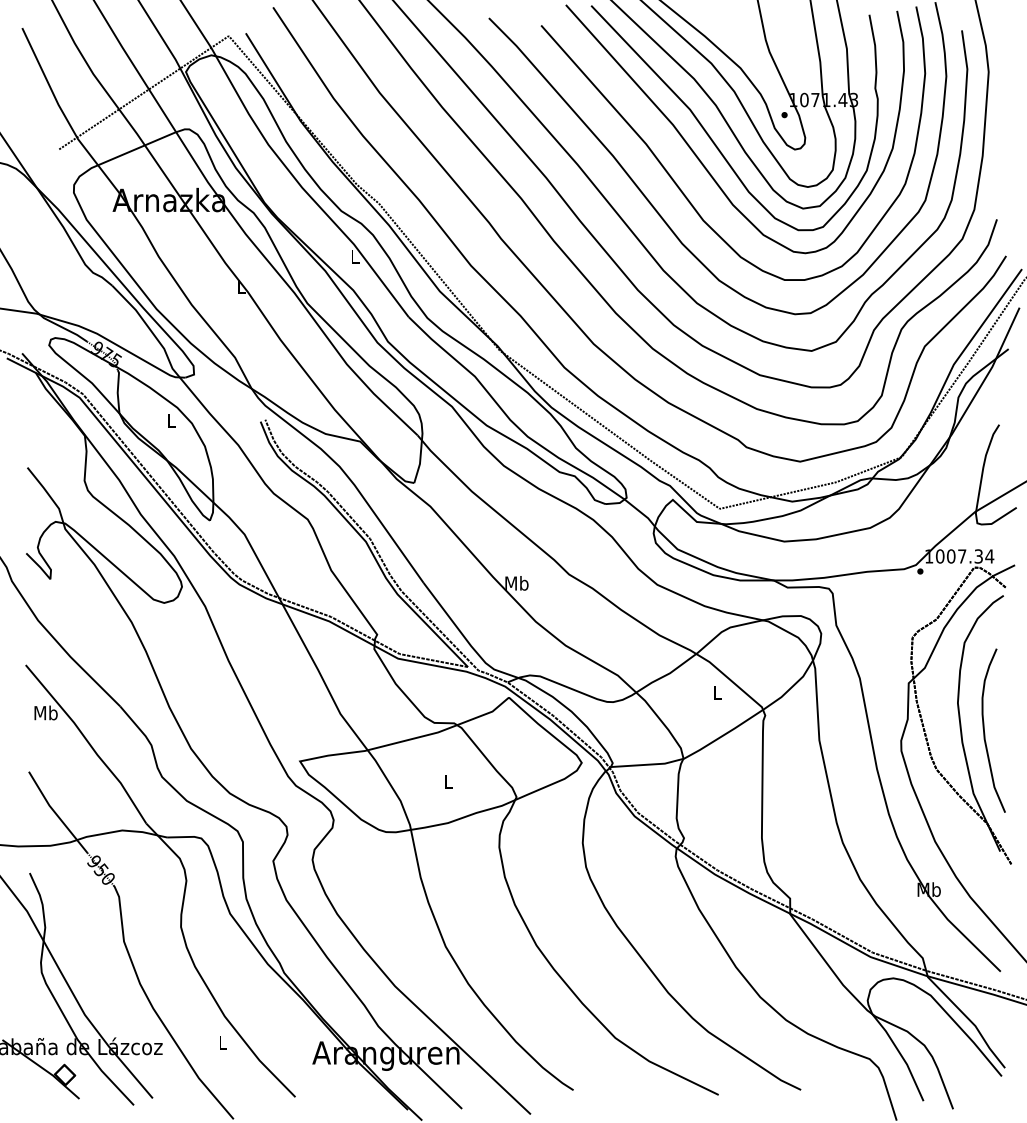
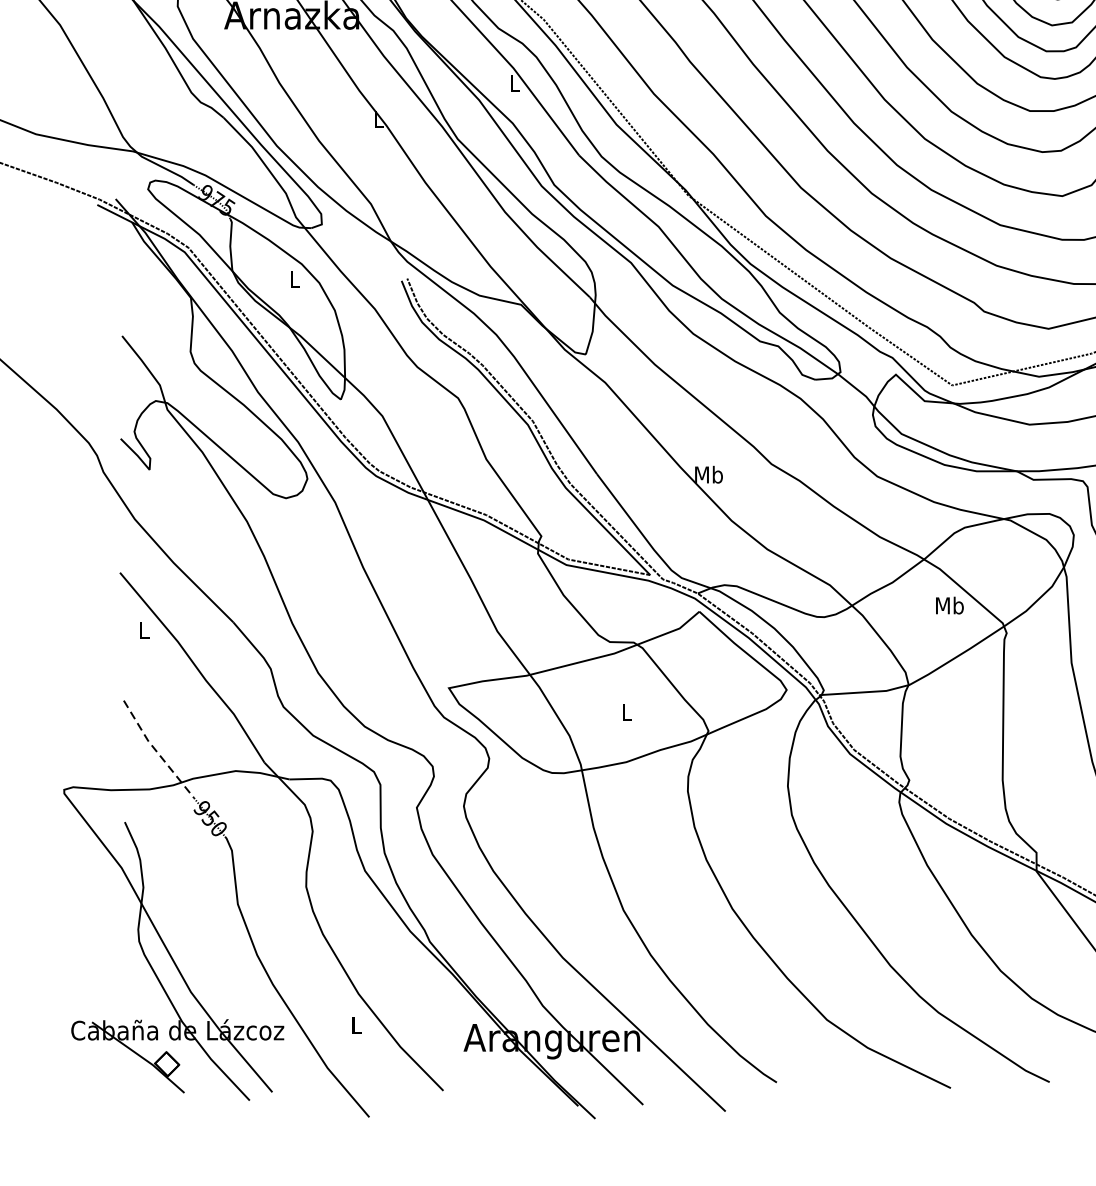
text: (717, 692) -> (949, 605), L -> Mb
text: (45, 712) -> (143, 629), Mb -> L
line: (55, 813) -> (155, 750), solid -> dashed

